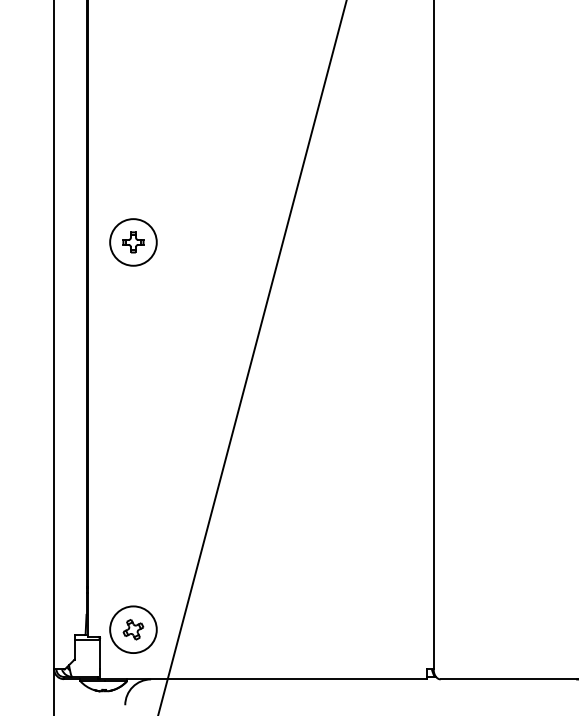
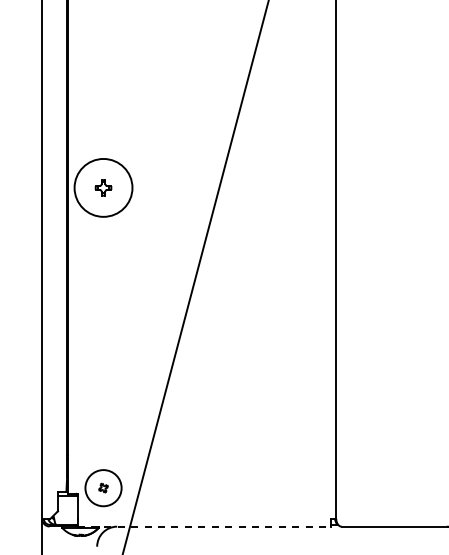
circle: (133, 241) -> (103, 187), size x1.6
part: (133, 628) -> (103, 487), size x0.6
line: (263, 679) -> (204, 526), solid -> dashed

